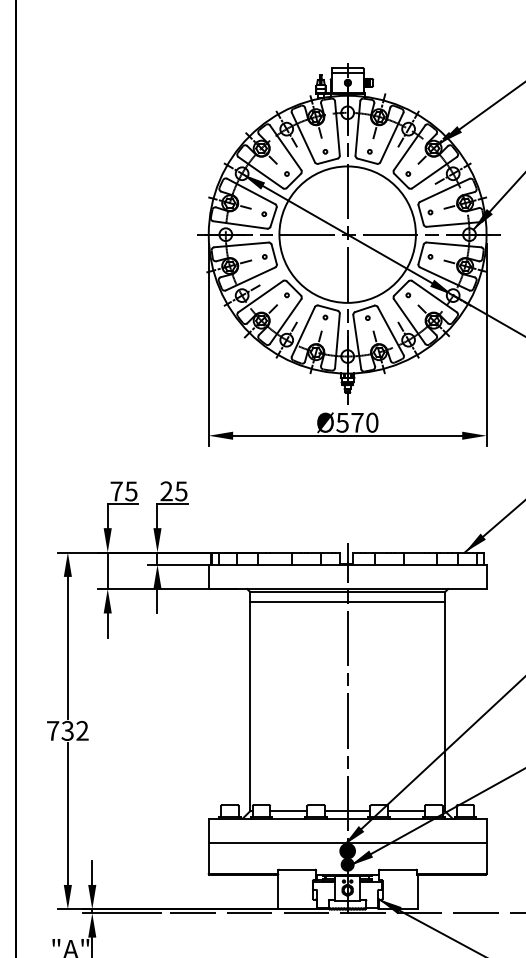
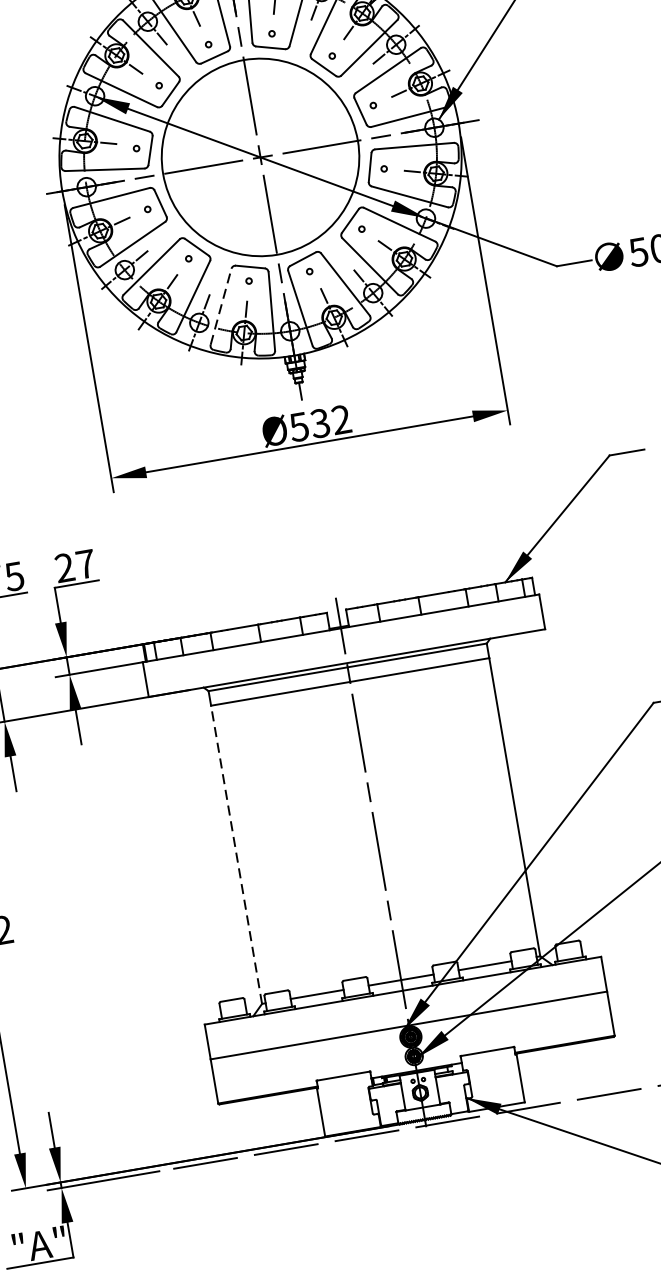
line: (303, 331) -> (221, 306), solid -> dashed
text: (364, 422) -> (330, 421), Ø570 -> Ø532
text: (181, 491) -> (86, 564), 25 -> 27
line: (250, 706) -> (236, 854), solid -> dashed

